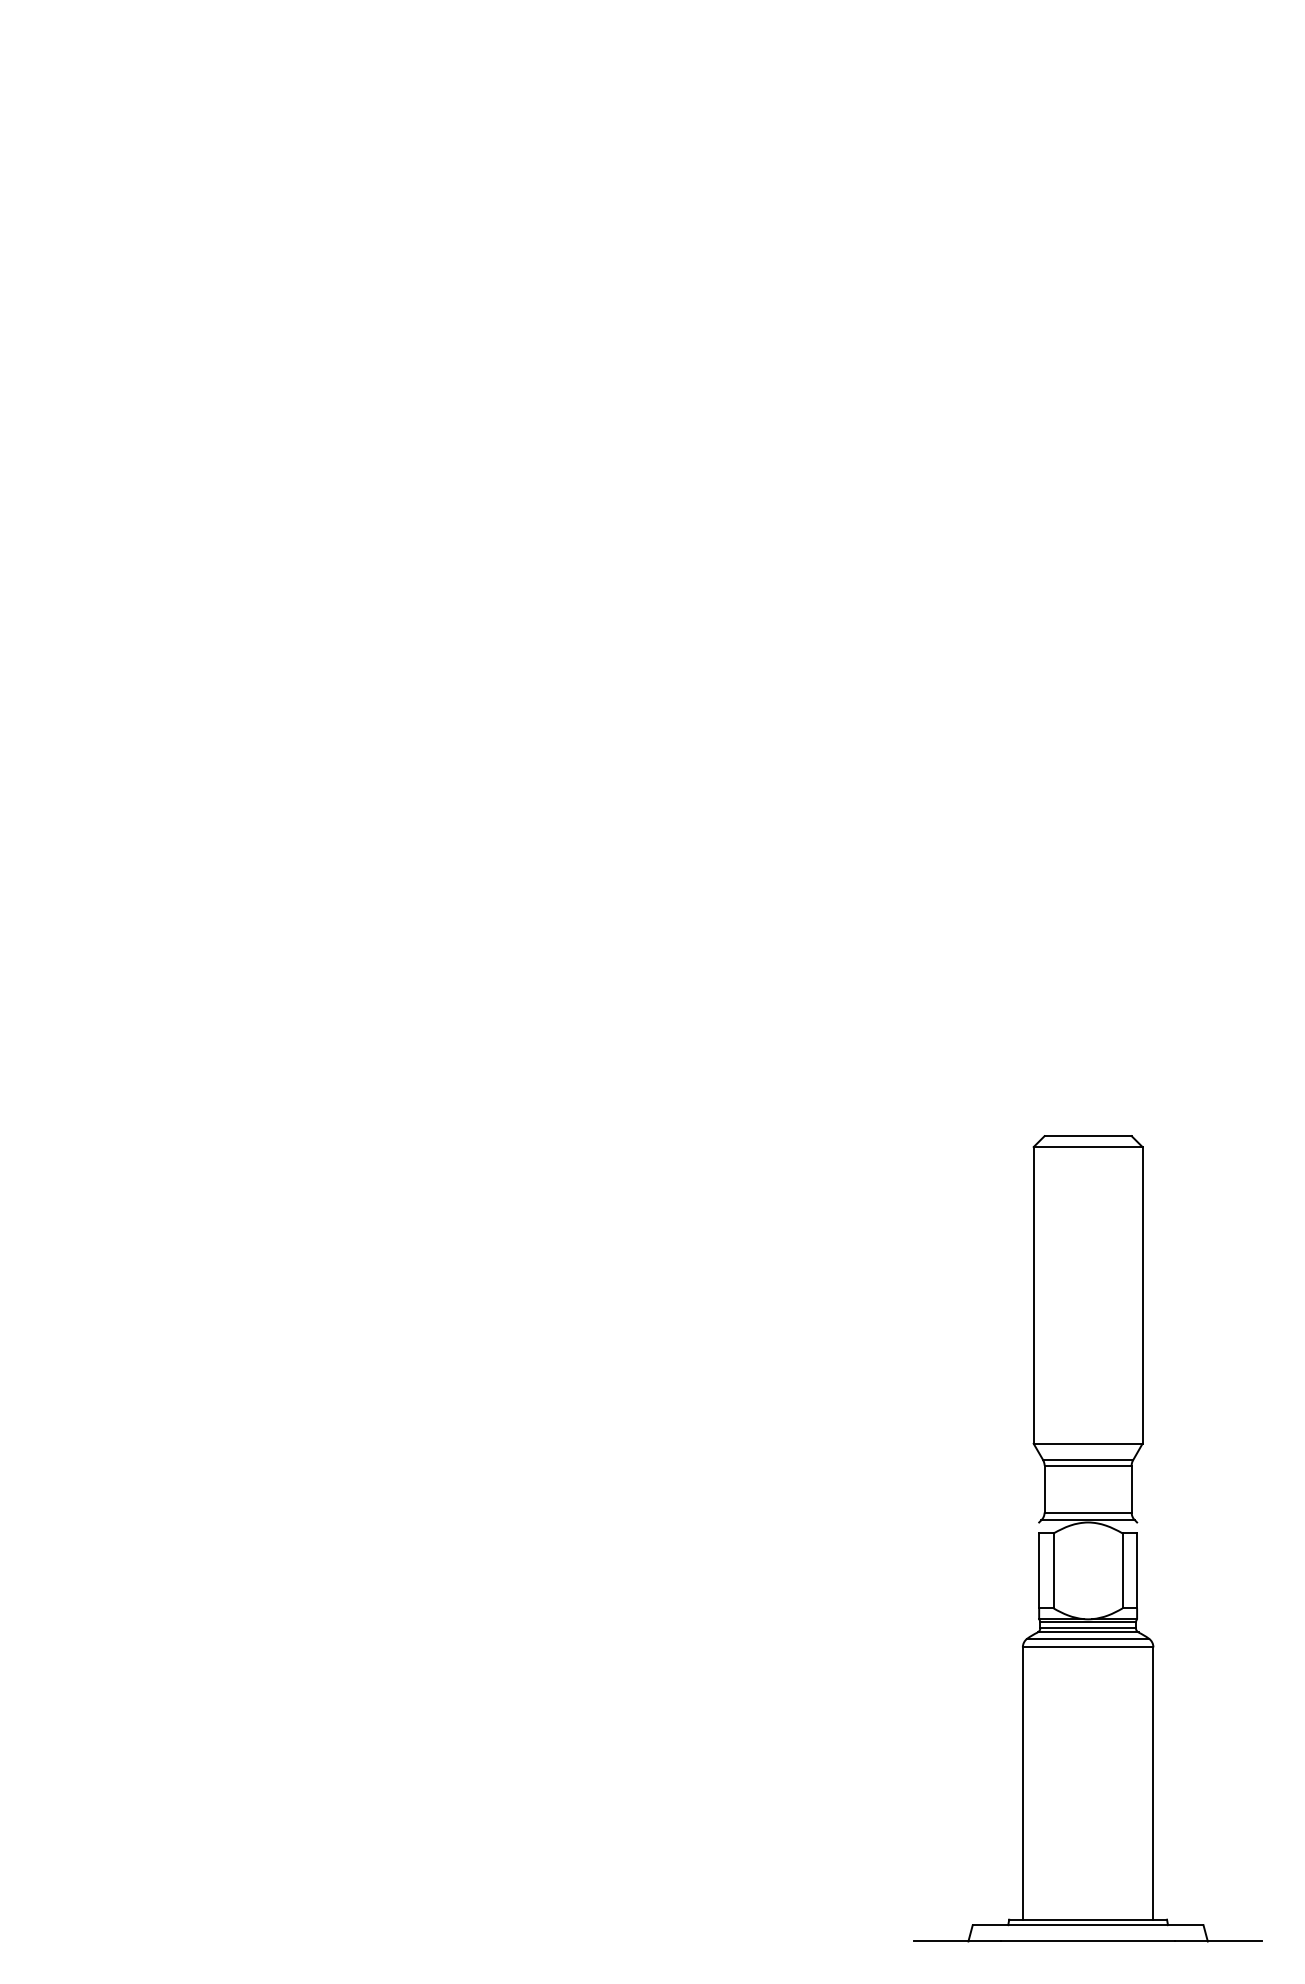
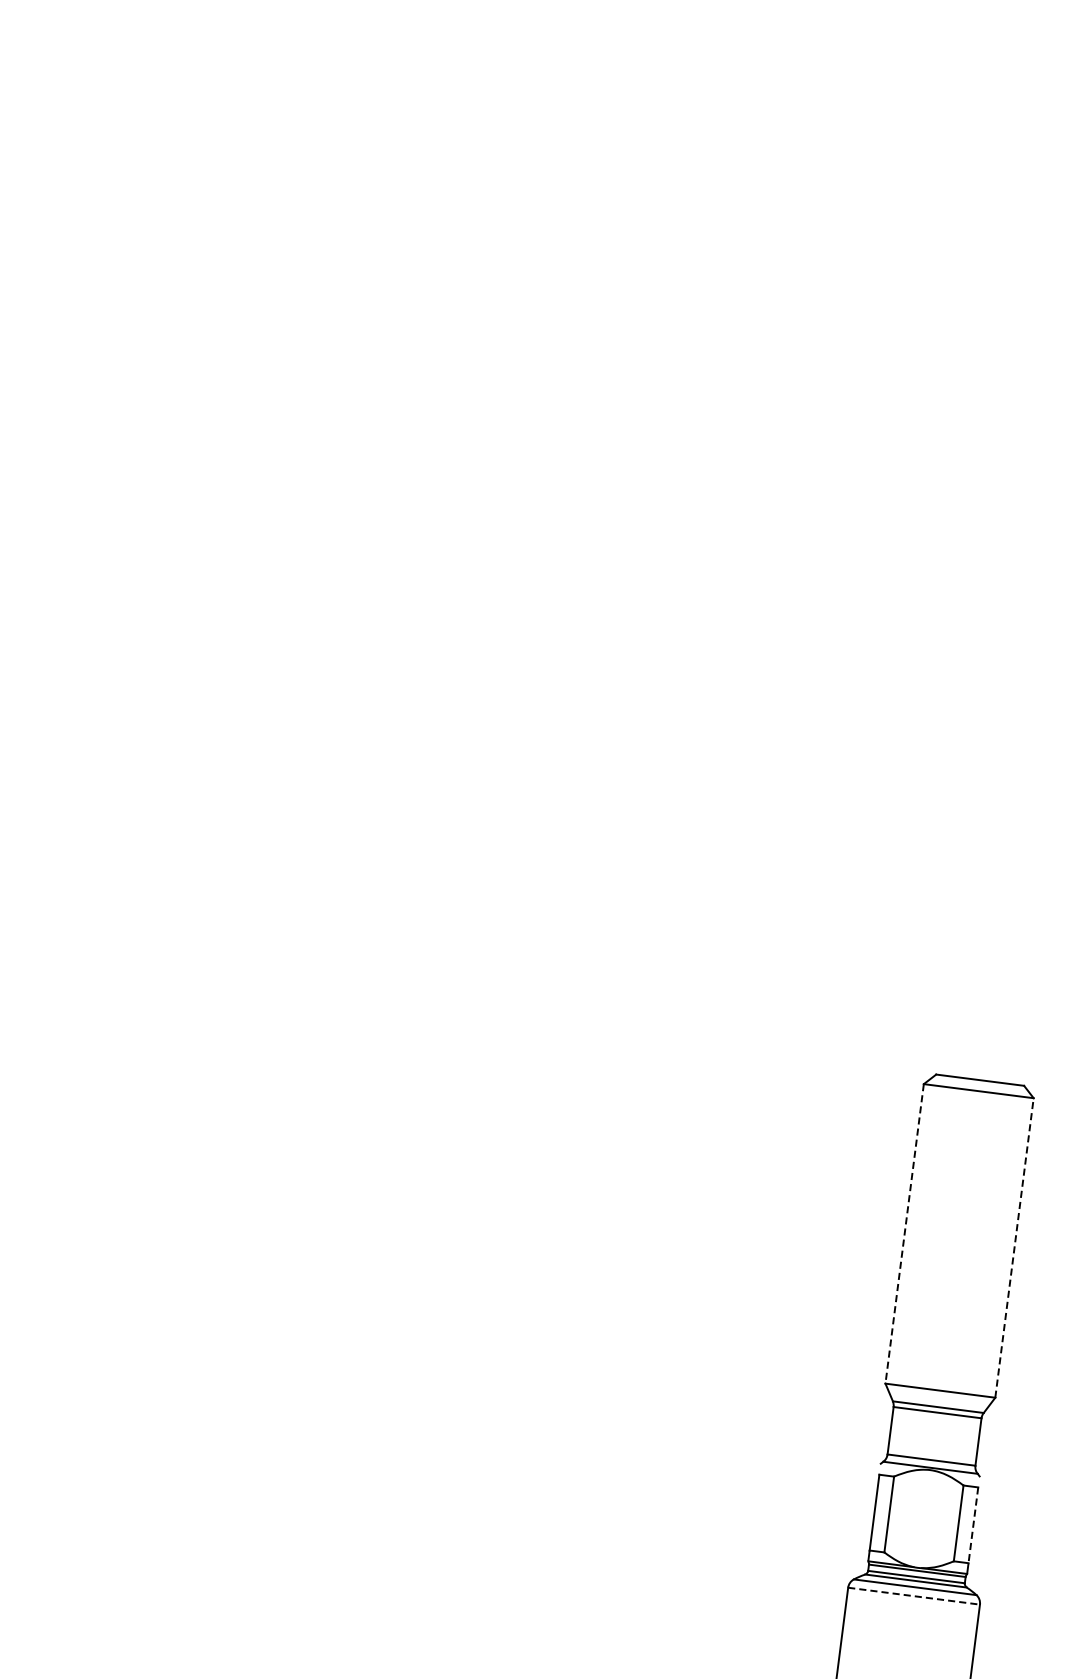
line: (1142, 1294) -> (1014, 1247), solid -> dashed
line: (1033, 1295) -> (904, 1233), solid -> dashed
line: (1137, 1570) -> (973, 1524), solid -> dashed
line: (1088, 1647) -> (914, 1596), solid -> dashed

